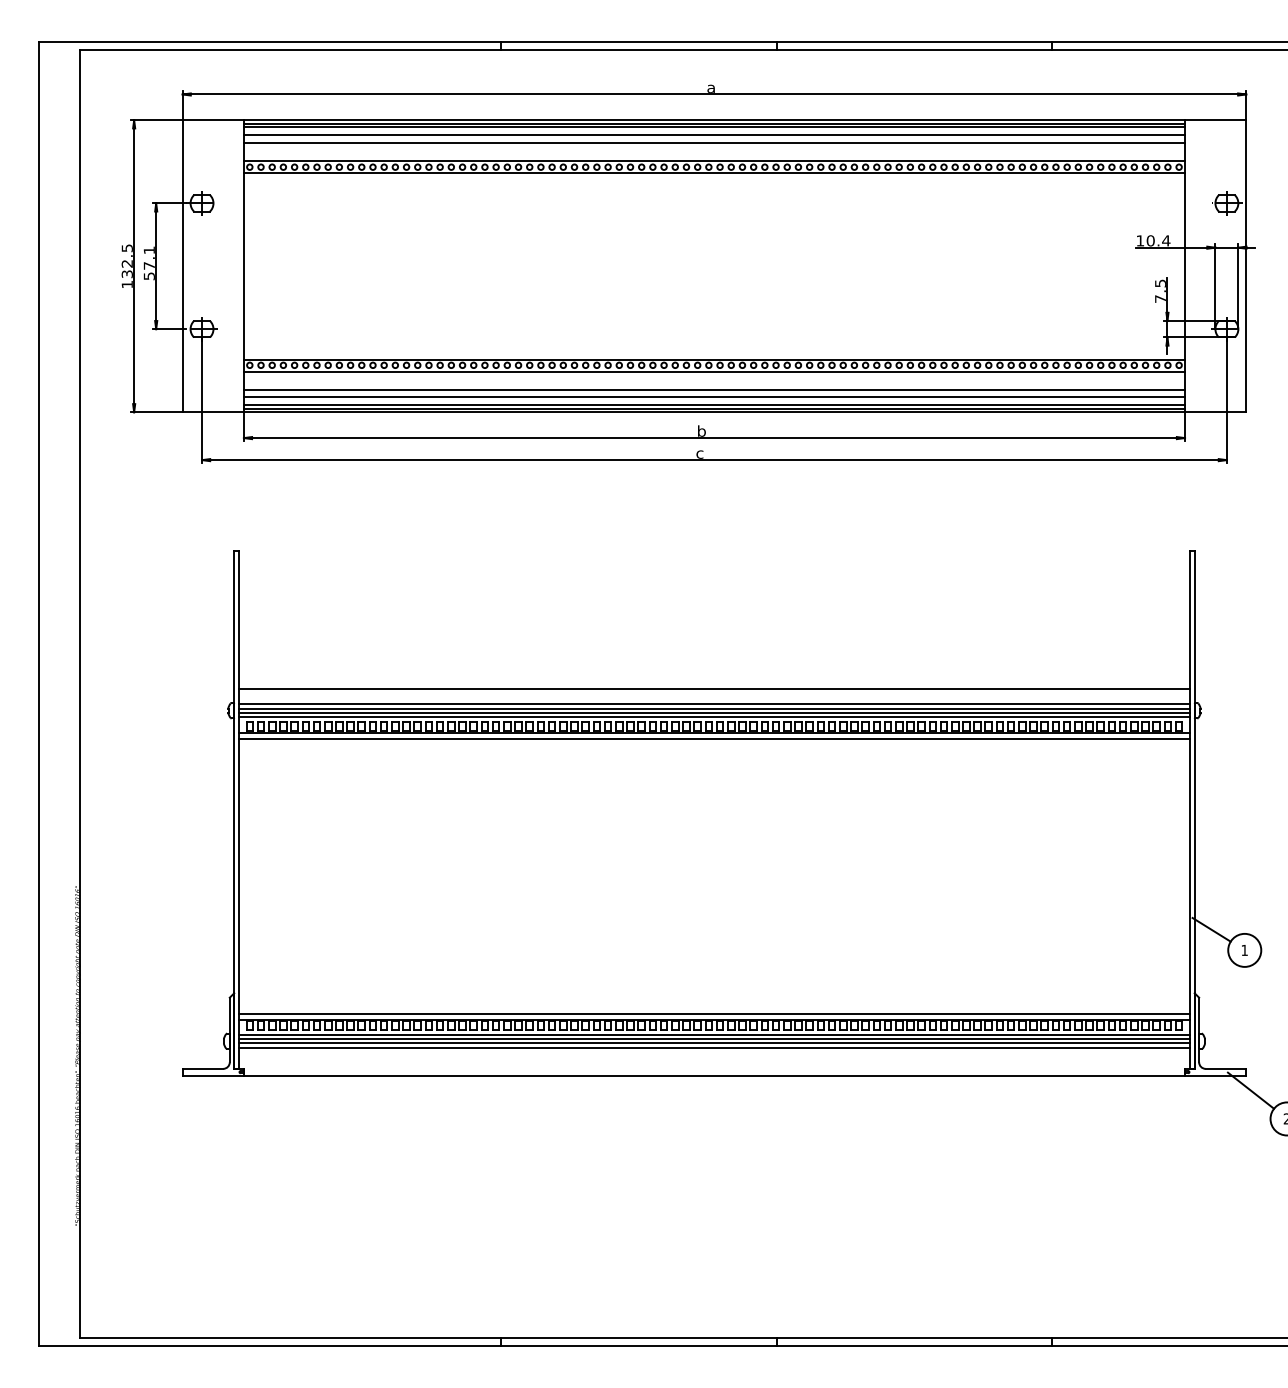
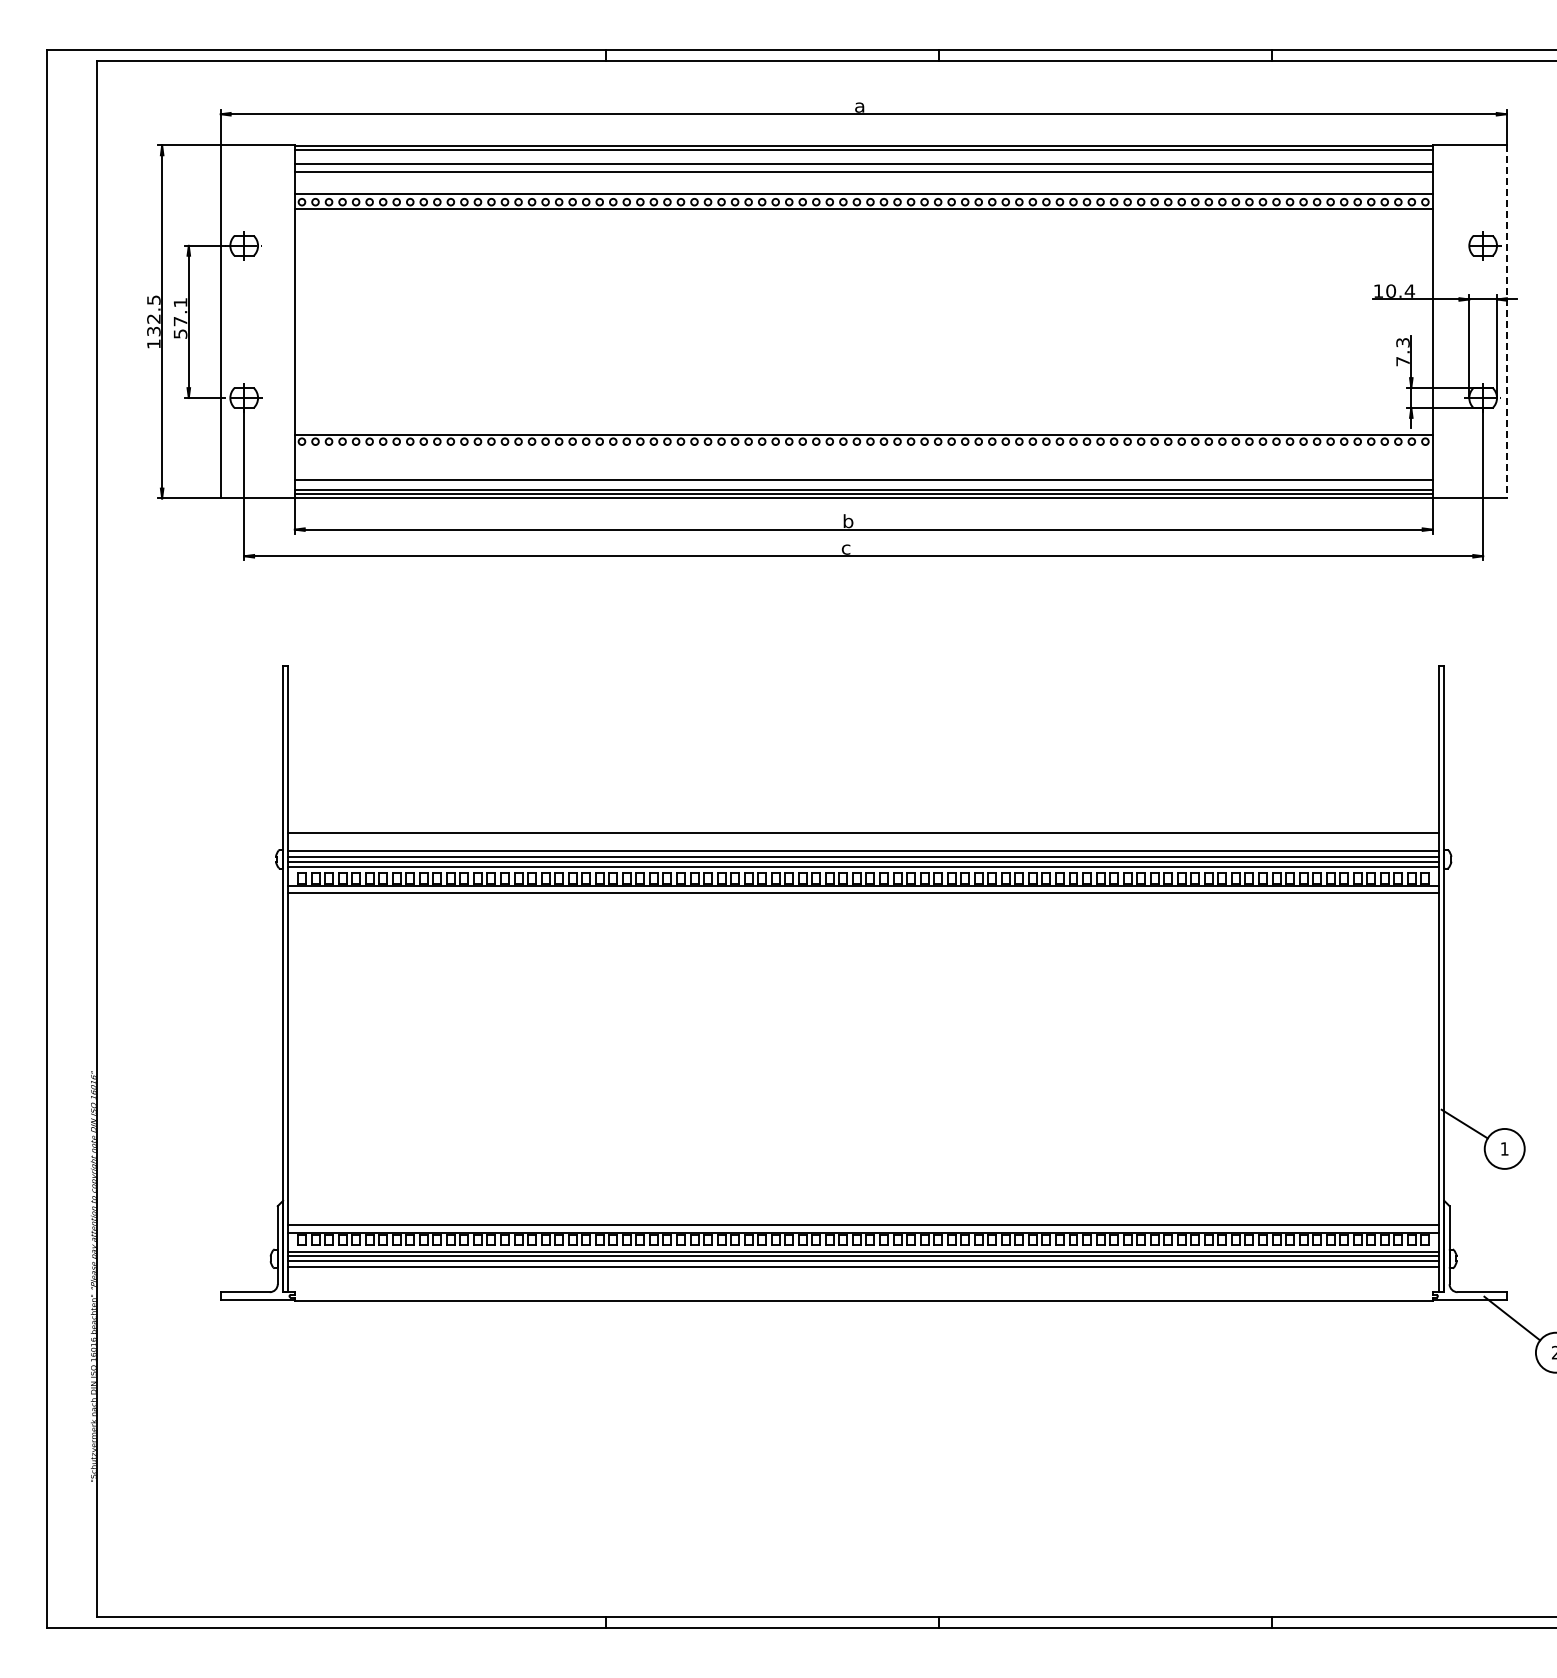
line: (714, 127) -> (863, 154), removed
line: (1246, 265) -> (1506, 321), solid -> dashed
text: (1160, 283) -> (1402, 342), 7.5 -> 7.3
line: (714, 371) -> (863, 449), removed
line: (714, 390) -> (863, 471), removed

